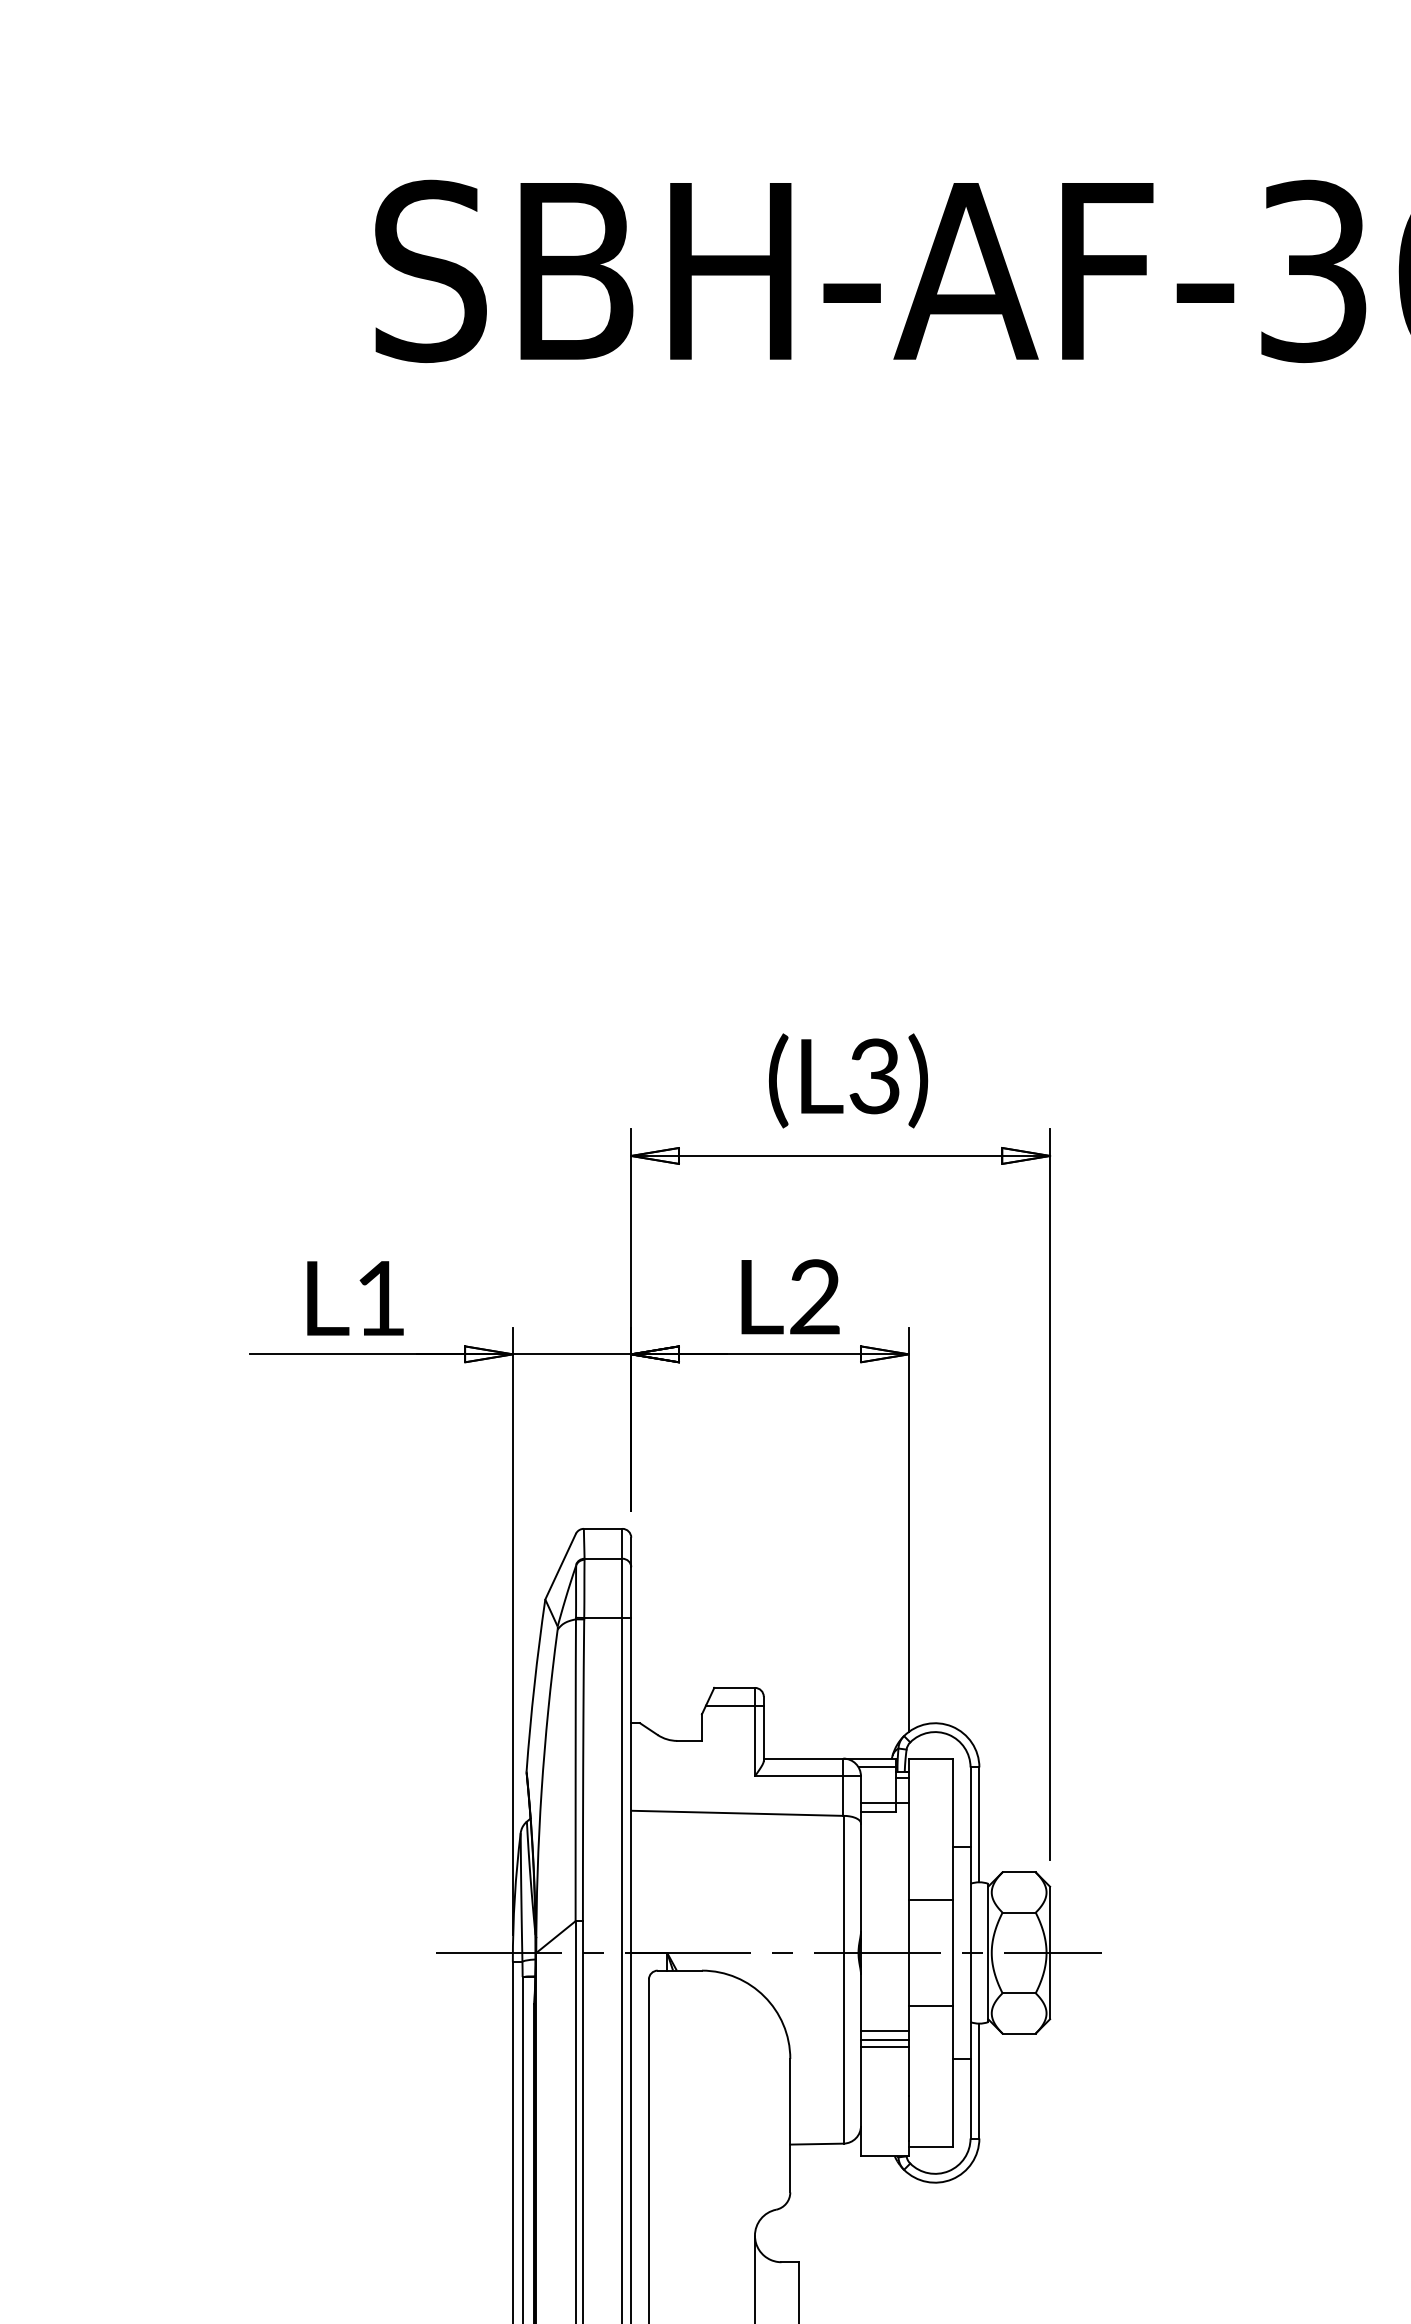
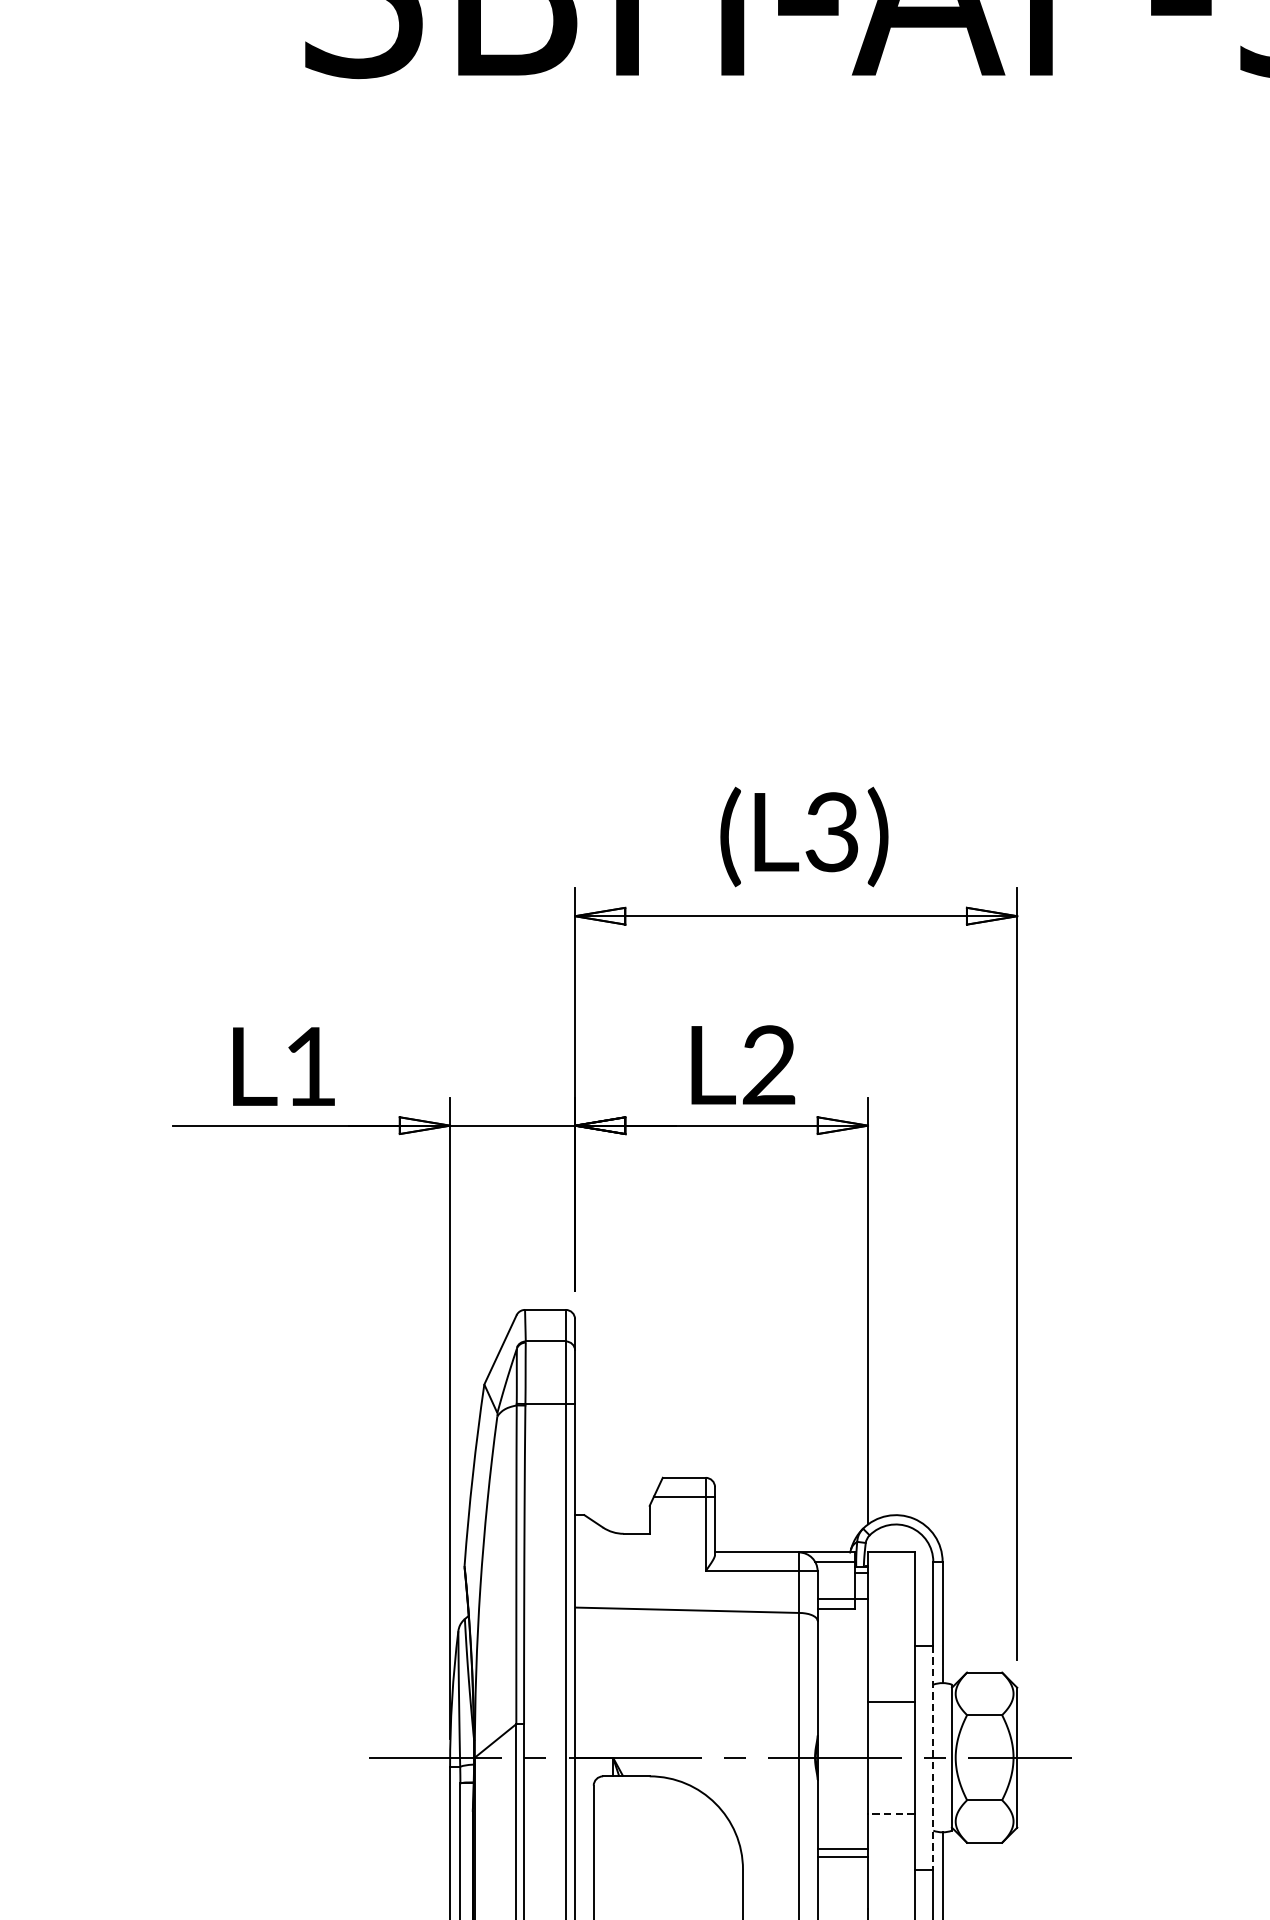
line: (970, 1953) -> (933, 1758), solid -> dashed
line: (930, 2005) -> (891, 1813), solid -> dashed
line: (884, 2031) -> (842, 1840), removed

